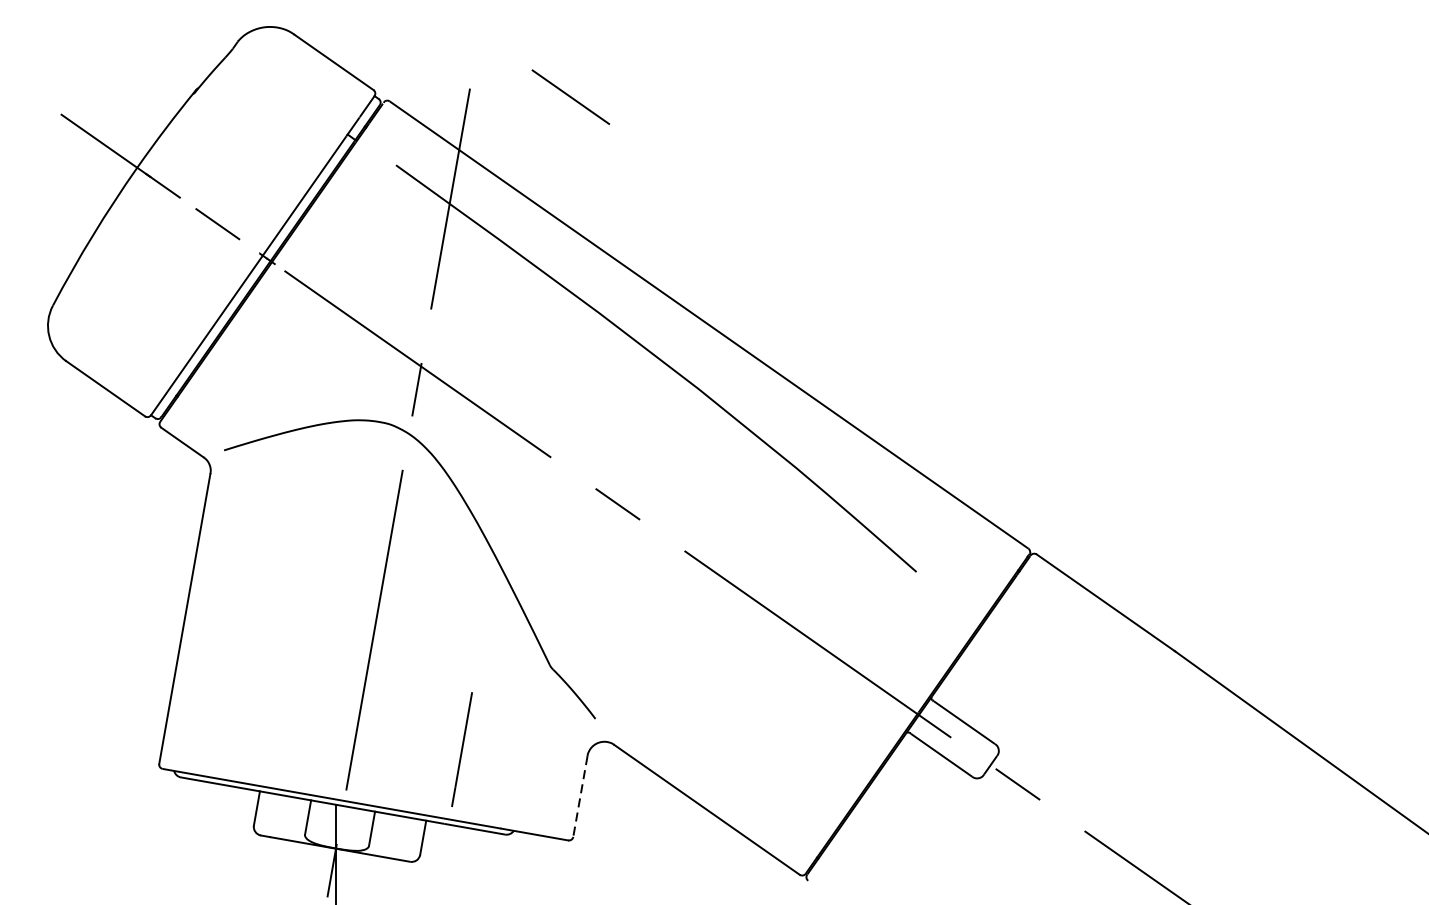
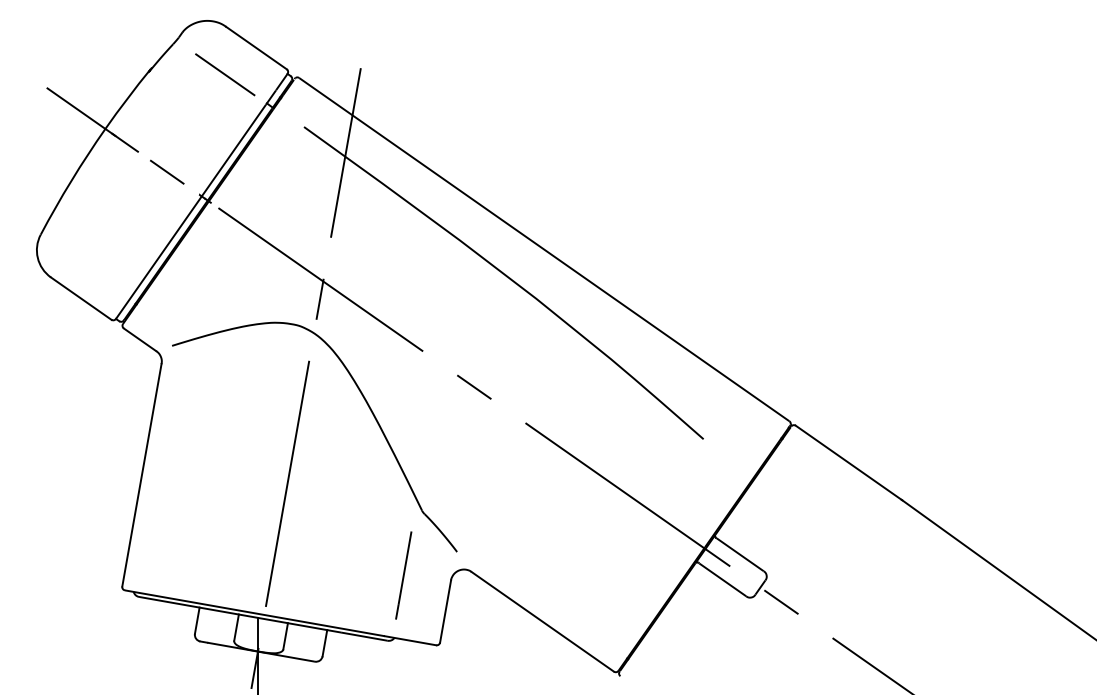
line: (571, 96) -> (225, 74), moved
line: (461, 749) -> (403, 575), moved
line: (580, 796) -> (445, 611), dashed -> solid

